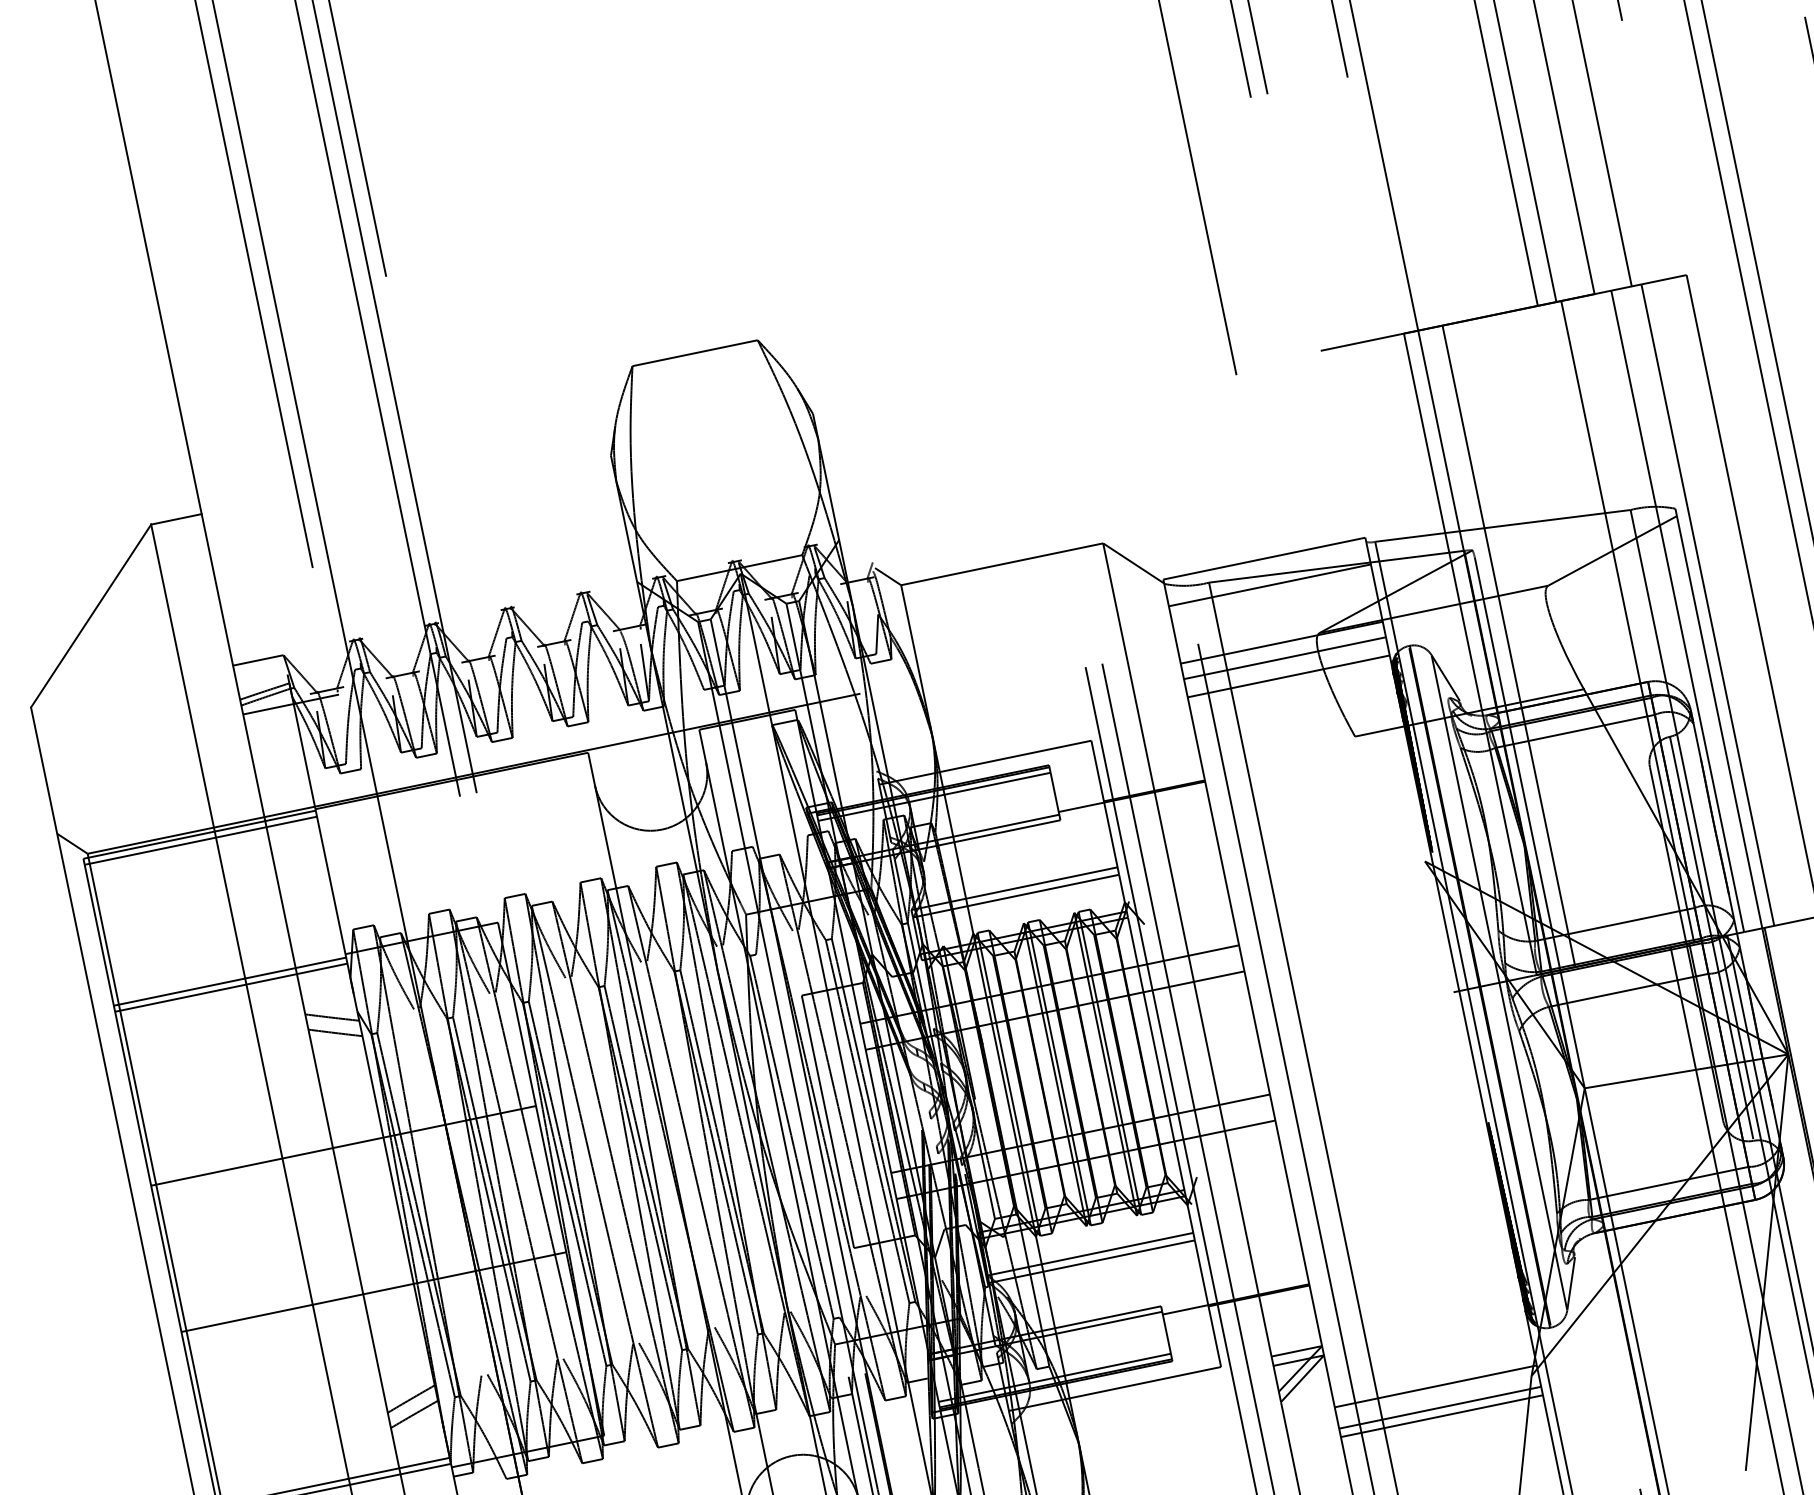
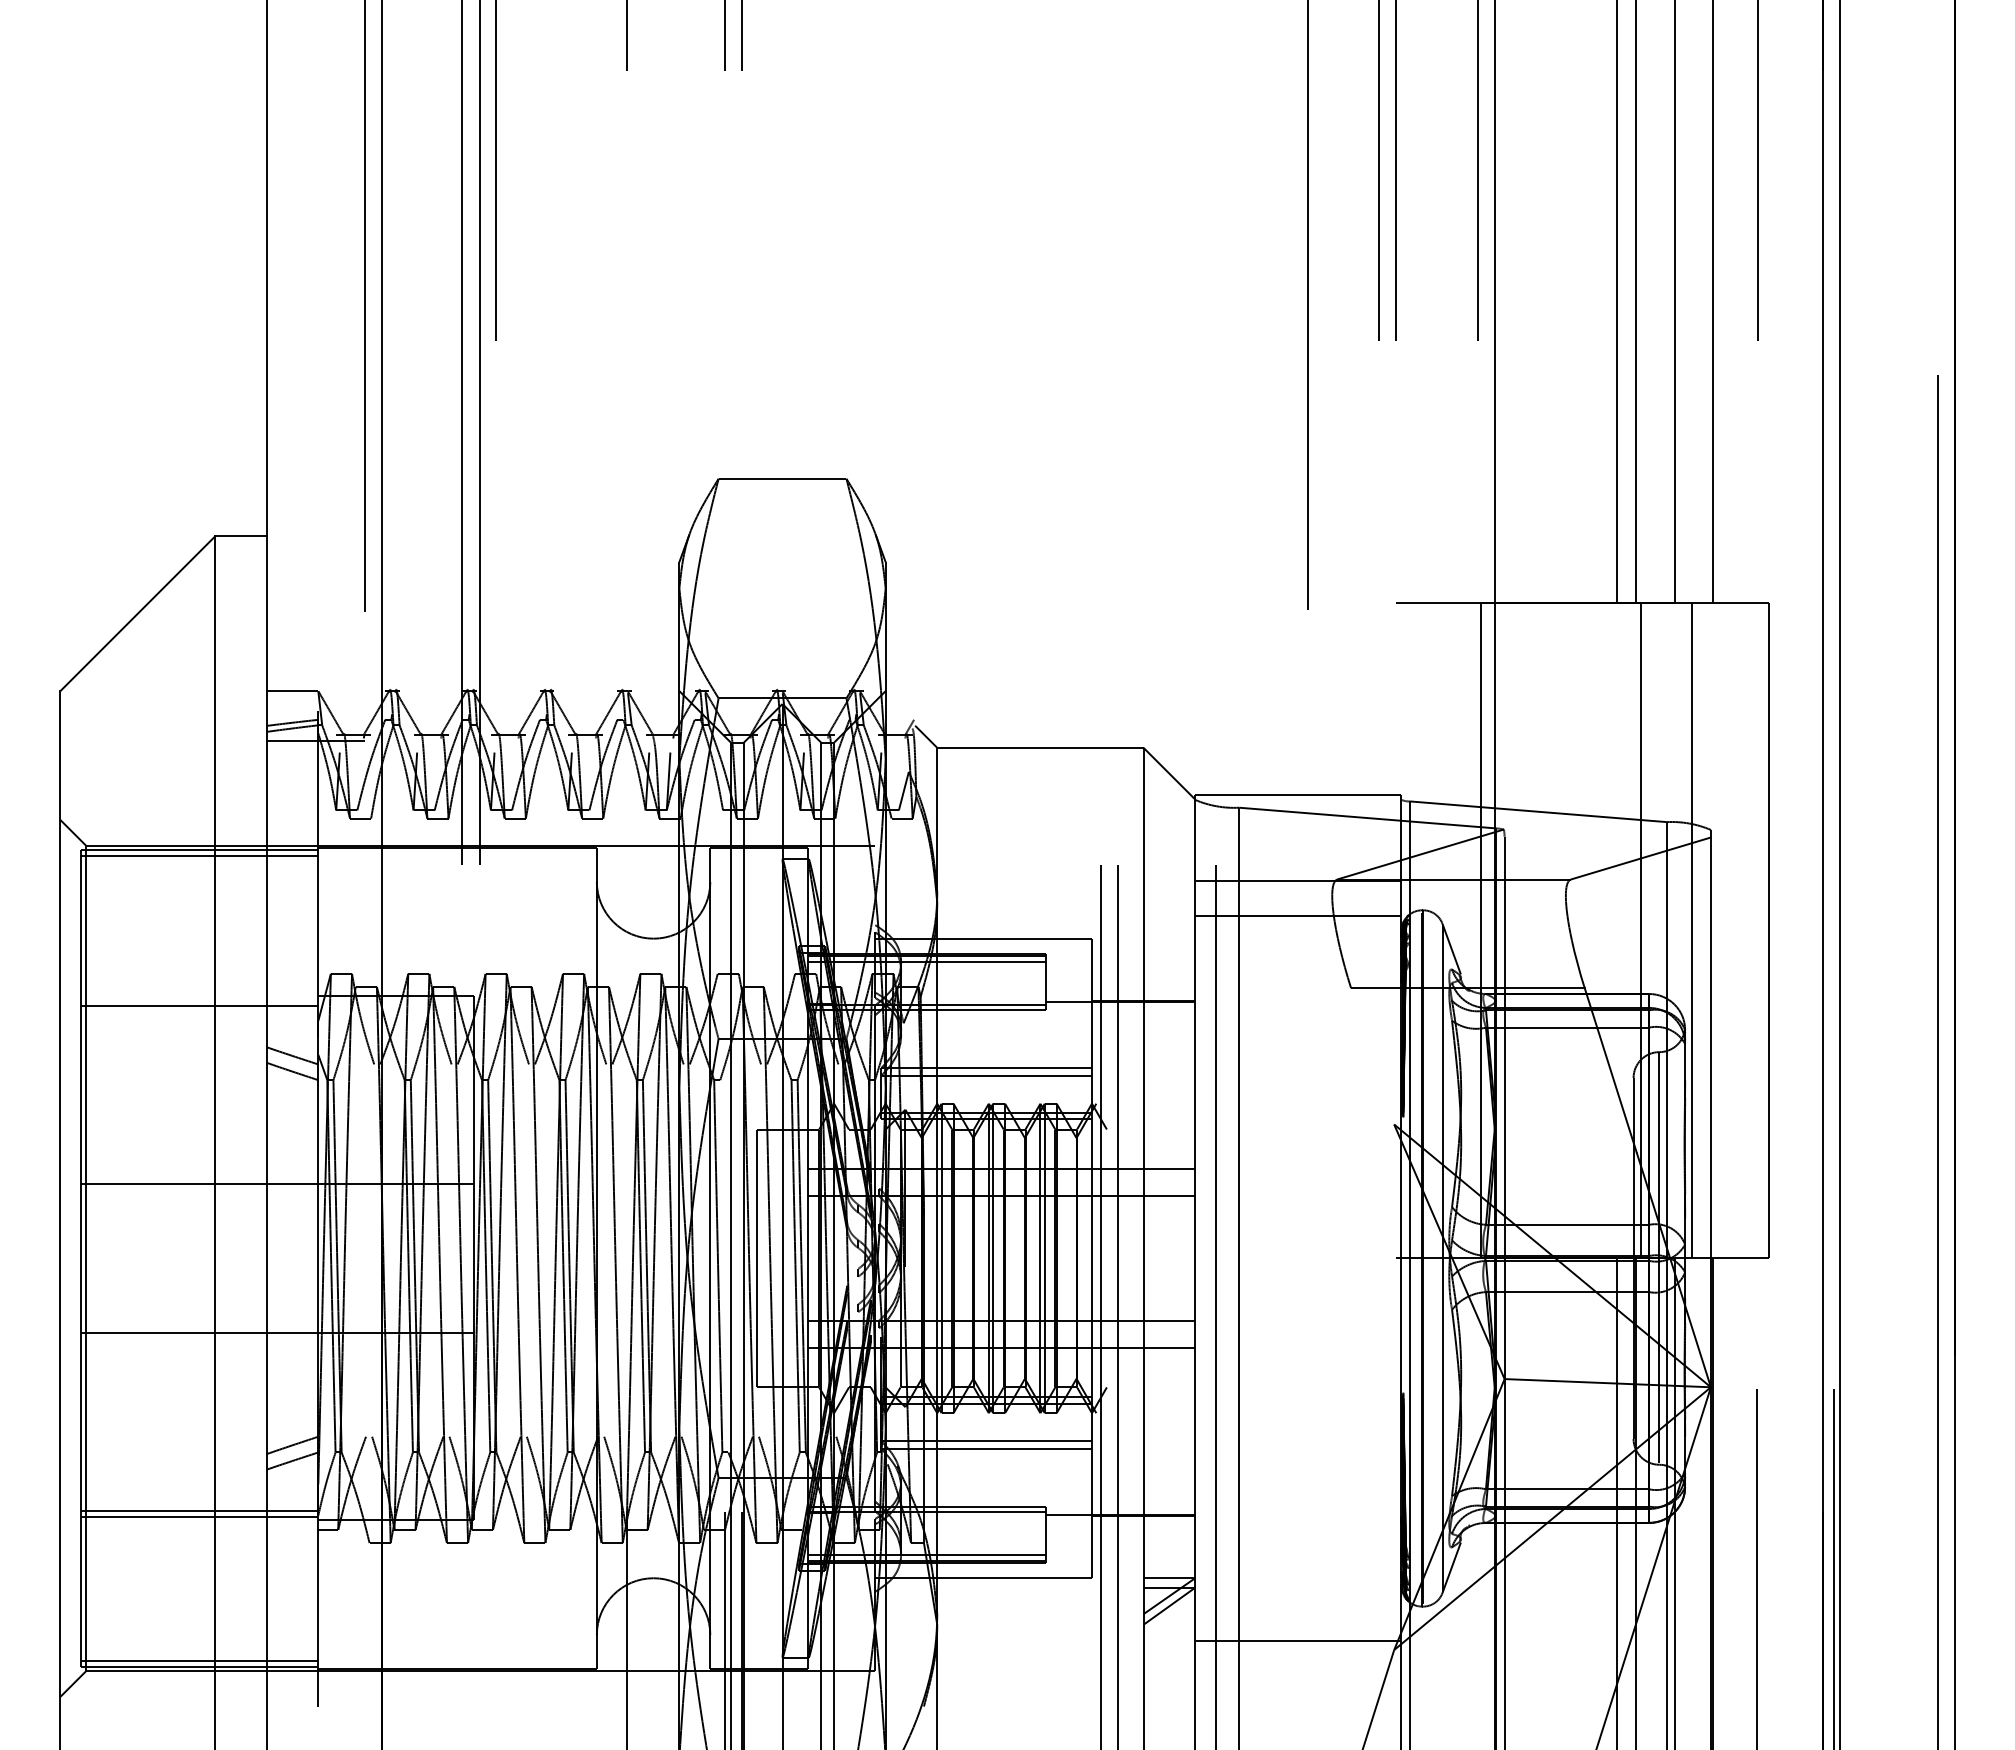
line: (1270, 585) -> (1298, 822), removed
line: (1708, 604) -> (1723, 930), removed
line: (1509, 645) -> (1520, 930), removed
line: (1285, 658) -> (1298, 897), removed
line: (229, 981) -> (199, 999), removed
line: (1440, 1407) -> (1298, 1662), removed
line: (1442, 1416) -> (1298, 1671), removed

